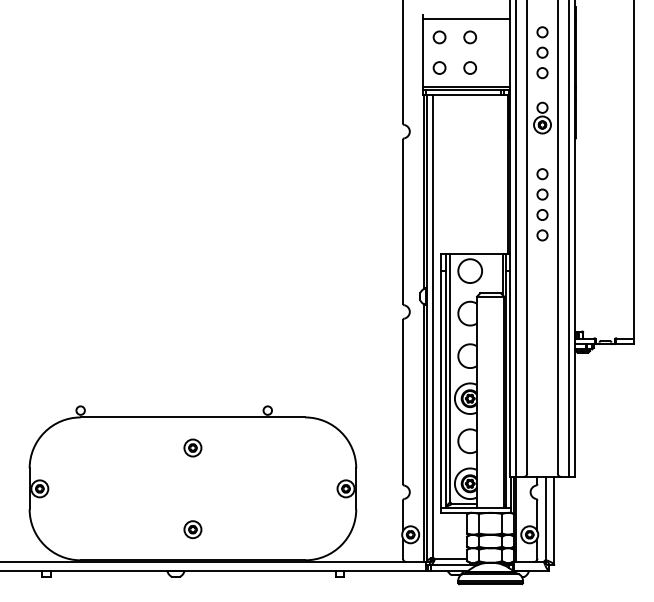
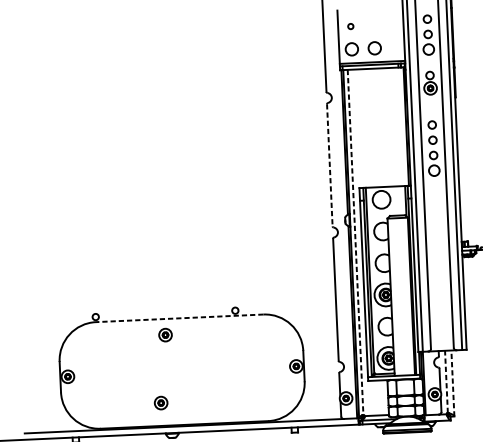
line: (466, 18) -> (370, 11), removed
circle: (439, 37) -> (350, 26), size x0.6
circle: (469, 37) -> (373, 25), removed
circle: (439, 67) -> (351, 48), size x1.4
circle: (469, 67) -> (374, 47), size x1.4
circle: (542, 73) -> (428, 49), size x1.4
line: (403, 221) -> (330, 165), solid -> dashed
circle: (542, 235) -> (434, 170), size x1.4
line: (432, 327) -> (355, 243), solid -> dashed
line: (192, 417) -> (179, 318), solid -> dashed
part: (192, 447) -> (165, 334), moved
line: (545, 518) -> (446, 381), solid -> dashed
line: (554, 520) -> (452, 382), solid -> dashed
part: (192, 529) -> (160, 402), moved

